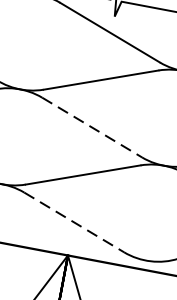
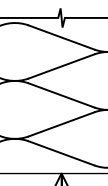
line: (92, 127) -> (61, 95), dashed -> solid
line: (74, 222) -> (61, 153), dashed -> solid

